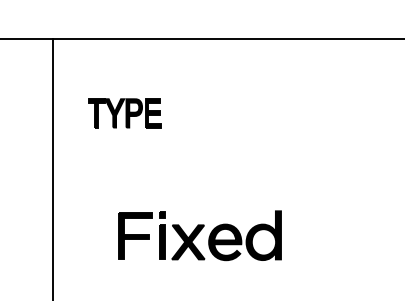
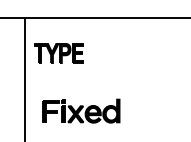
part: (124, 113) -> (58, 53), size x1.43
part: (200, 234) -> (81, 110), moved

